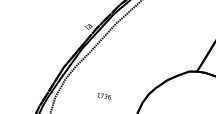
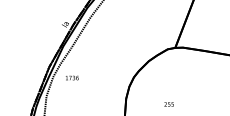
text: (104, 95) -> (72, 77), moved

